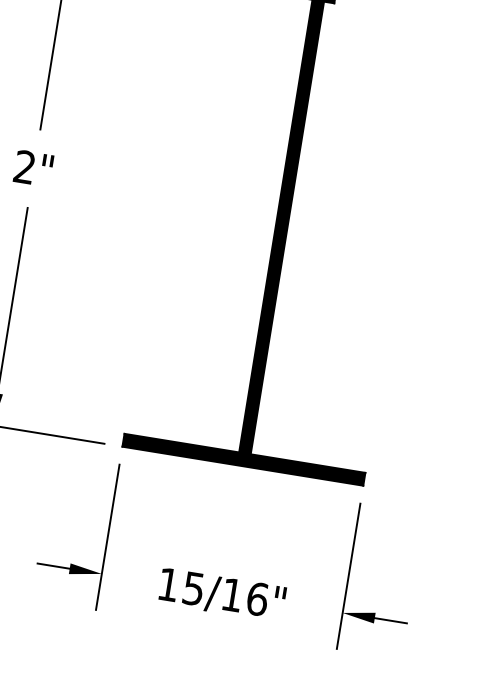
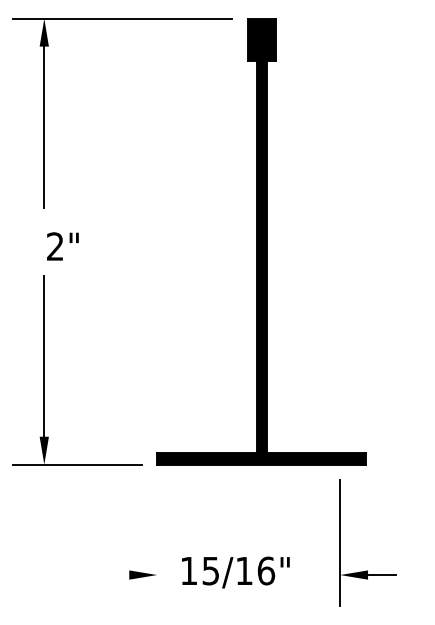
text: (33, 168) -> (62, 246), moved
line: (108, 537) -> (157, 543), removed
line: (53, 566) -> (115, 575), removed
part: (349, 575) -> (340, 542), moved
text: (221, 595) -> (235, 572), moved

